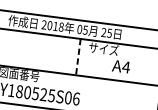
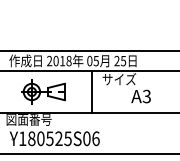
part: (35, 51) -> (43, 91), added
line: (78, 57) -> (92, 92), dashed -> solid
text: (125, 67) -> (146, 96), A4 -> A3

